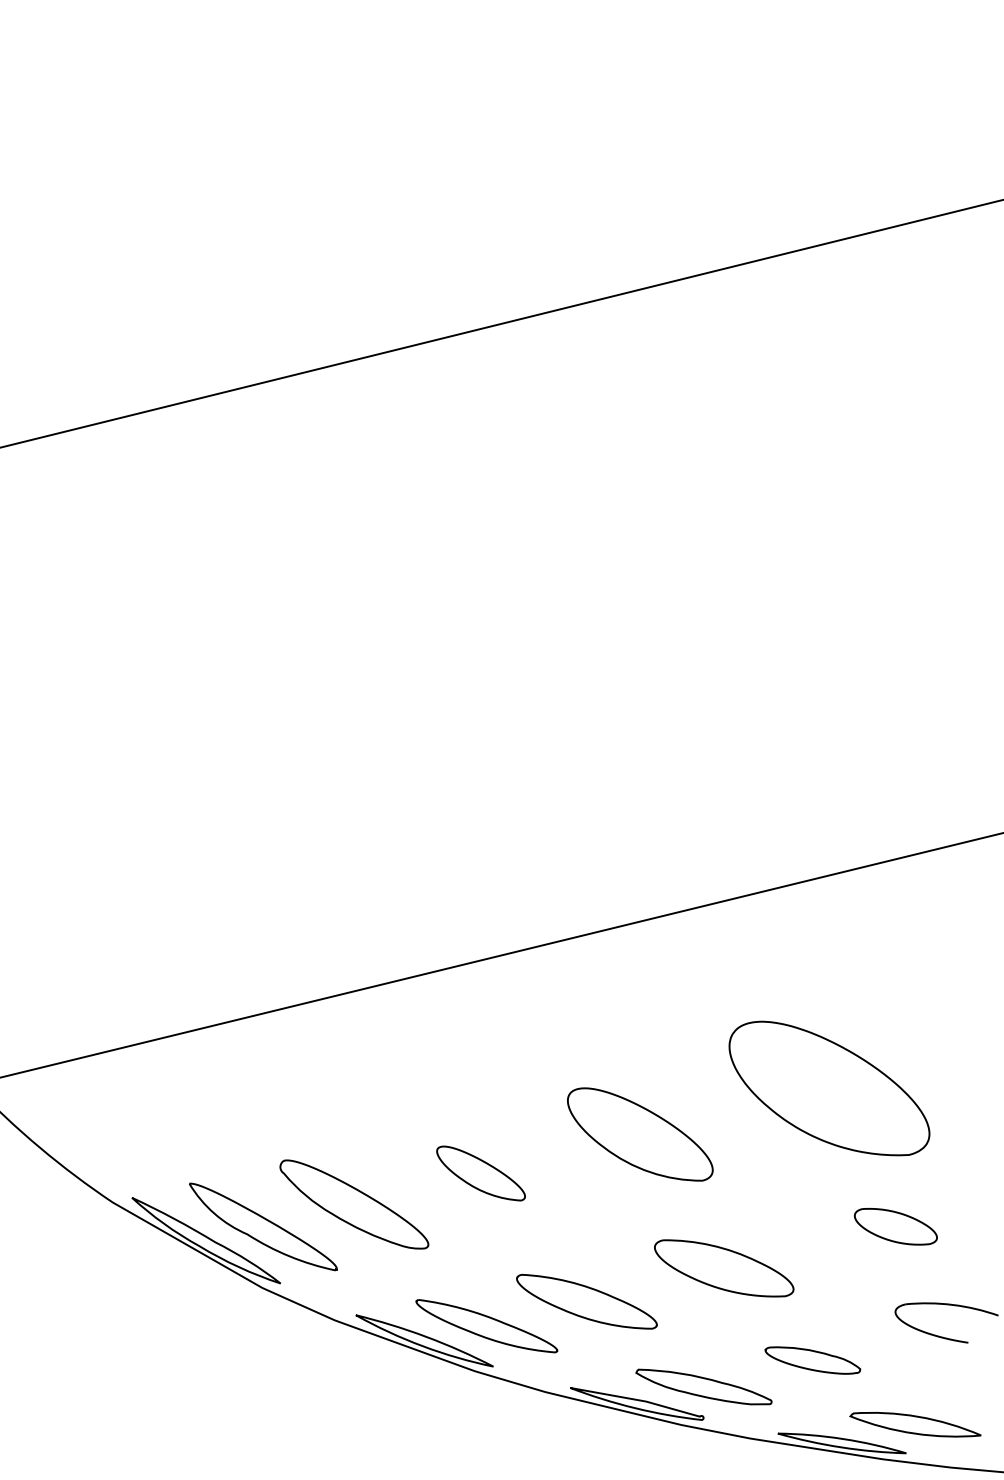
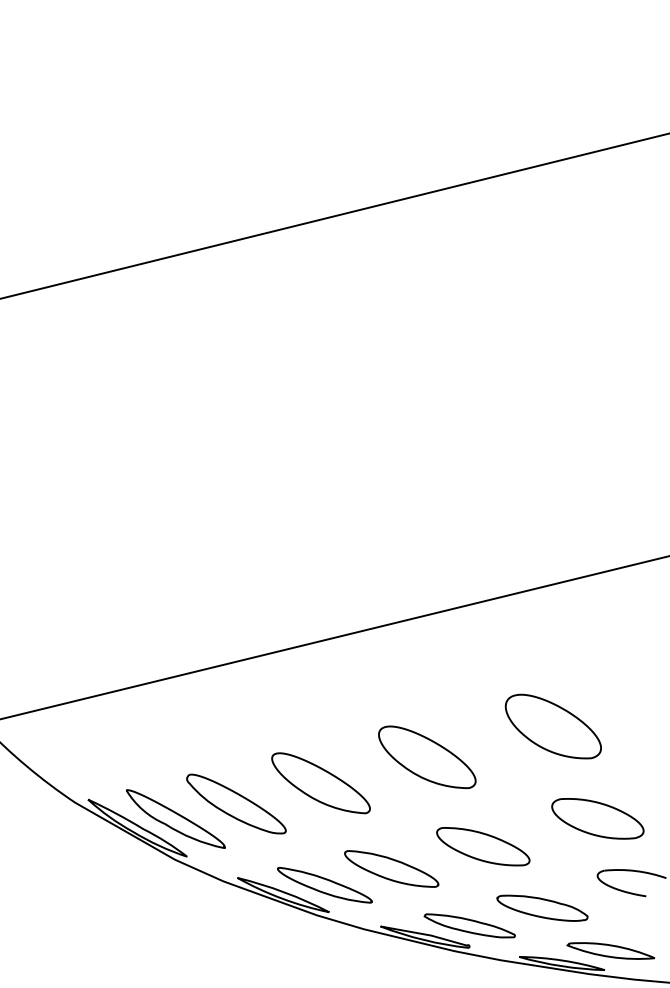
part: (827, 1088) -> (552, 726), size x0.71
part: (480, 1173) -> (320, 783), size x1.67
part: (895, 1226) -> (597, 818), size x1.67
part: (812, 1359) -> (542, 907), size x1.43

